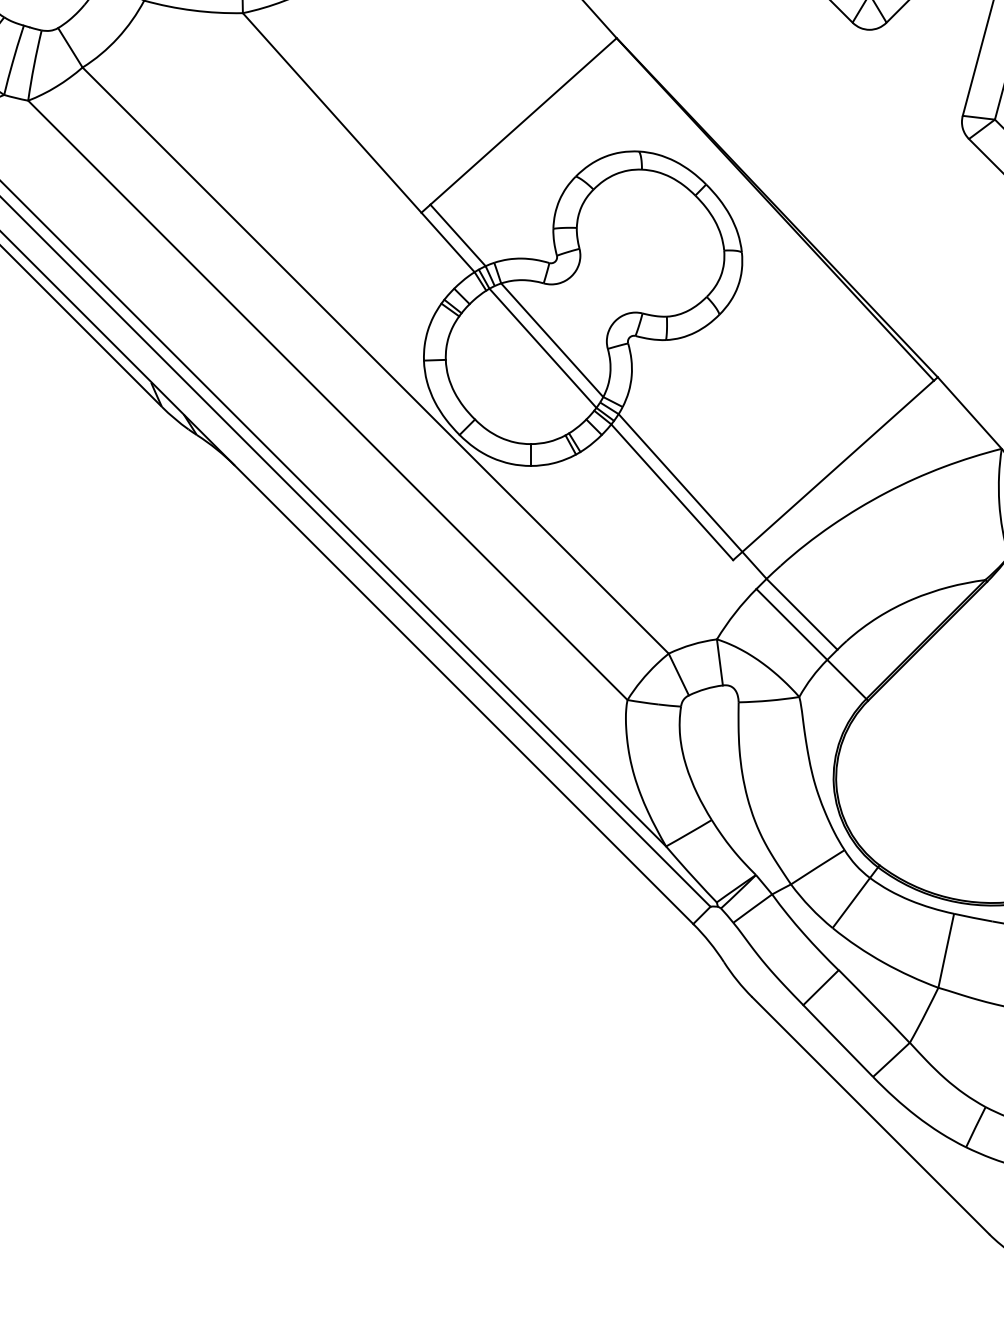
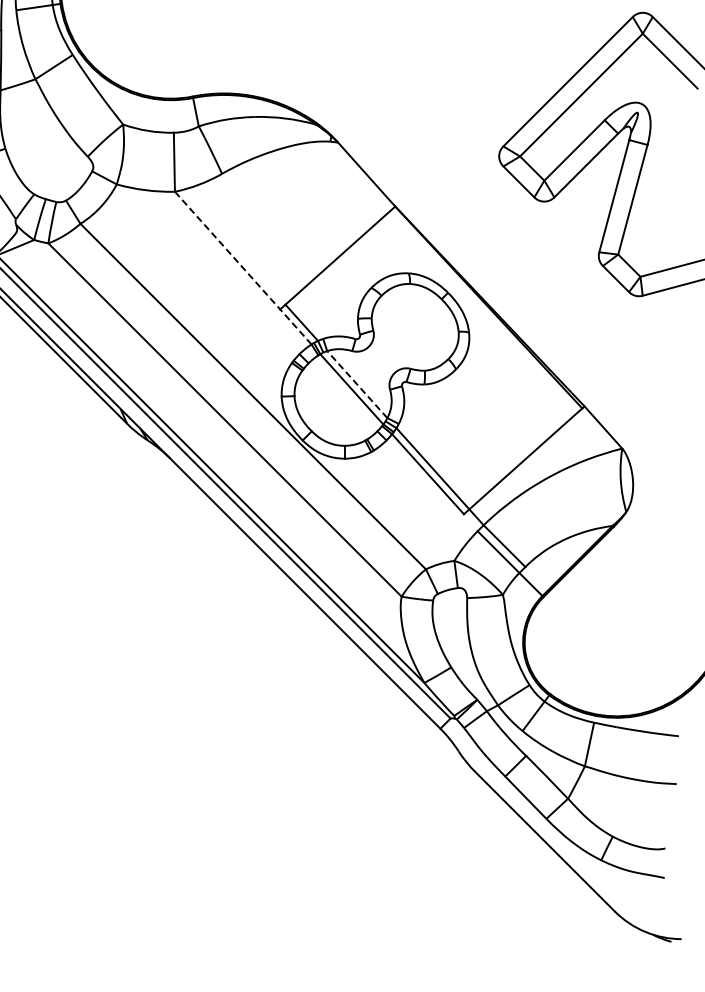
line: (359, 143) -> (243, 268), solid -> dashed
line: (550, 340) -> (356, 384), solid -> dashed

